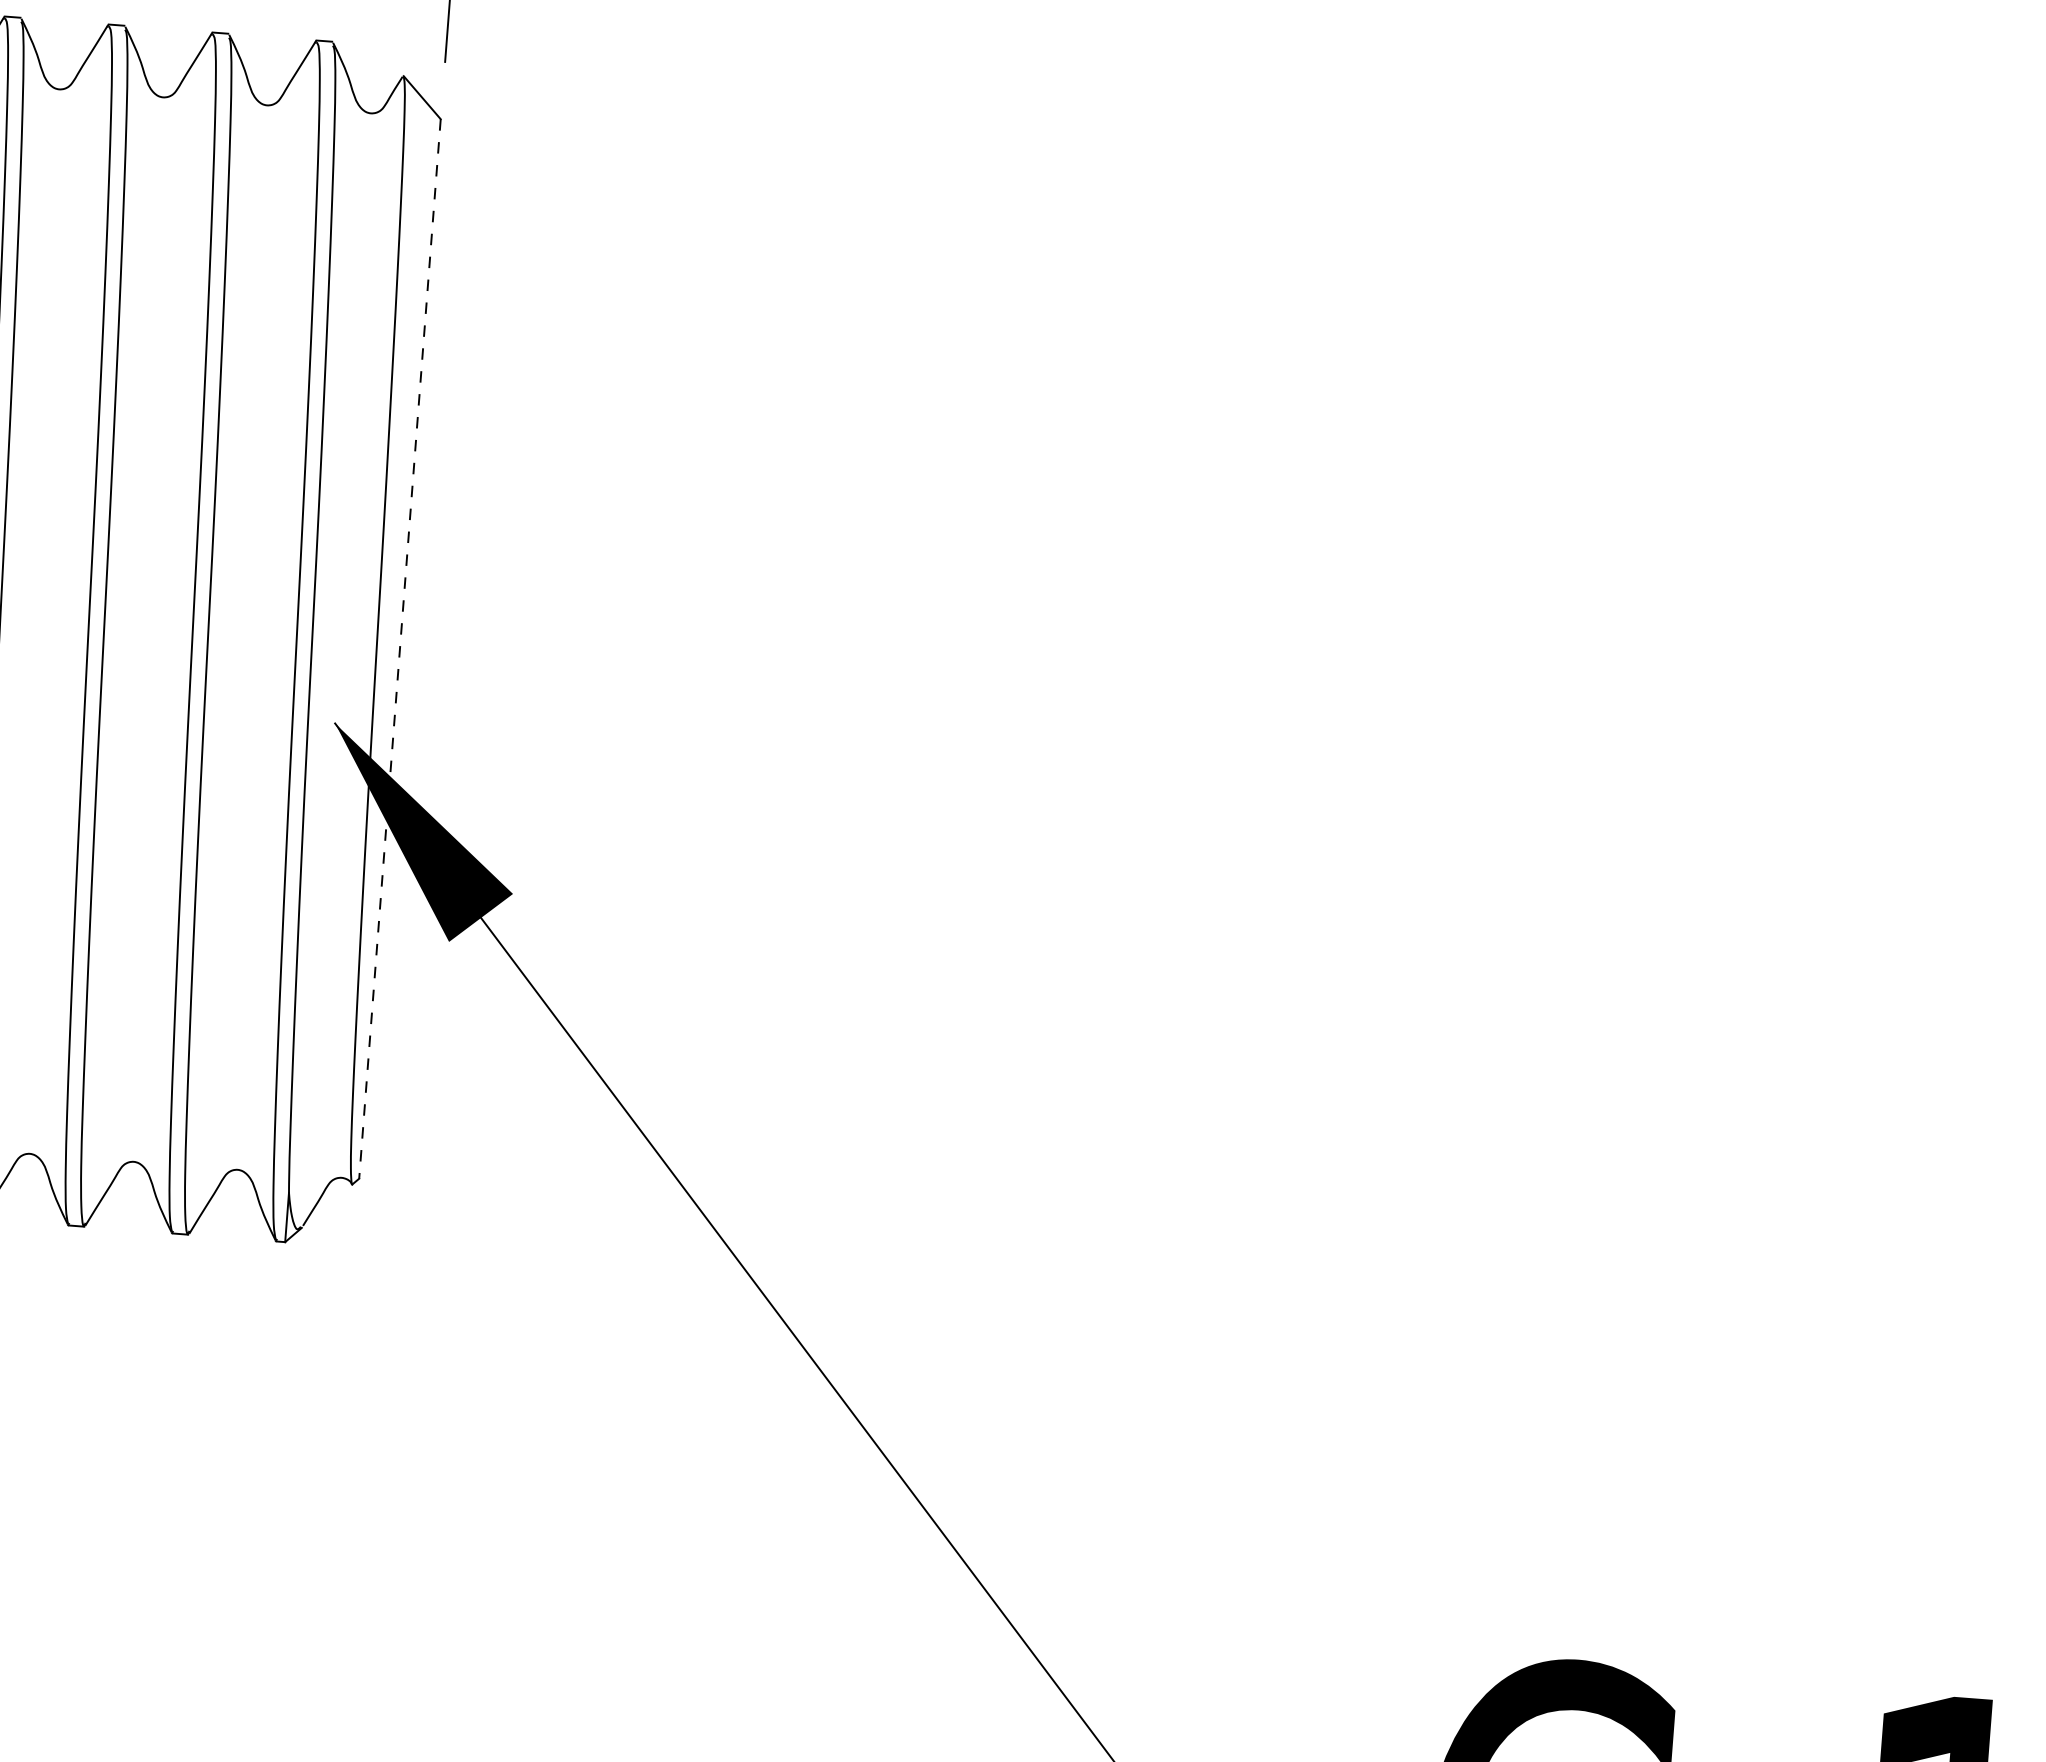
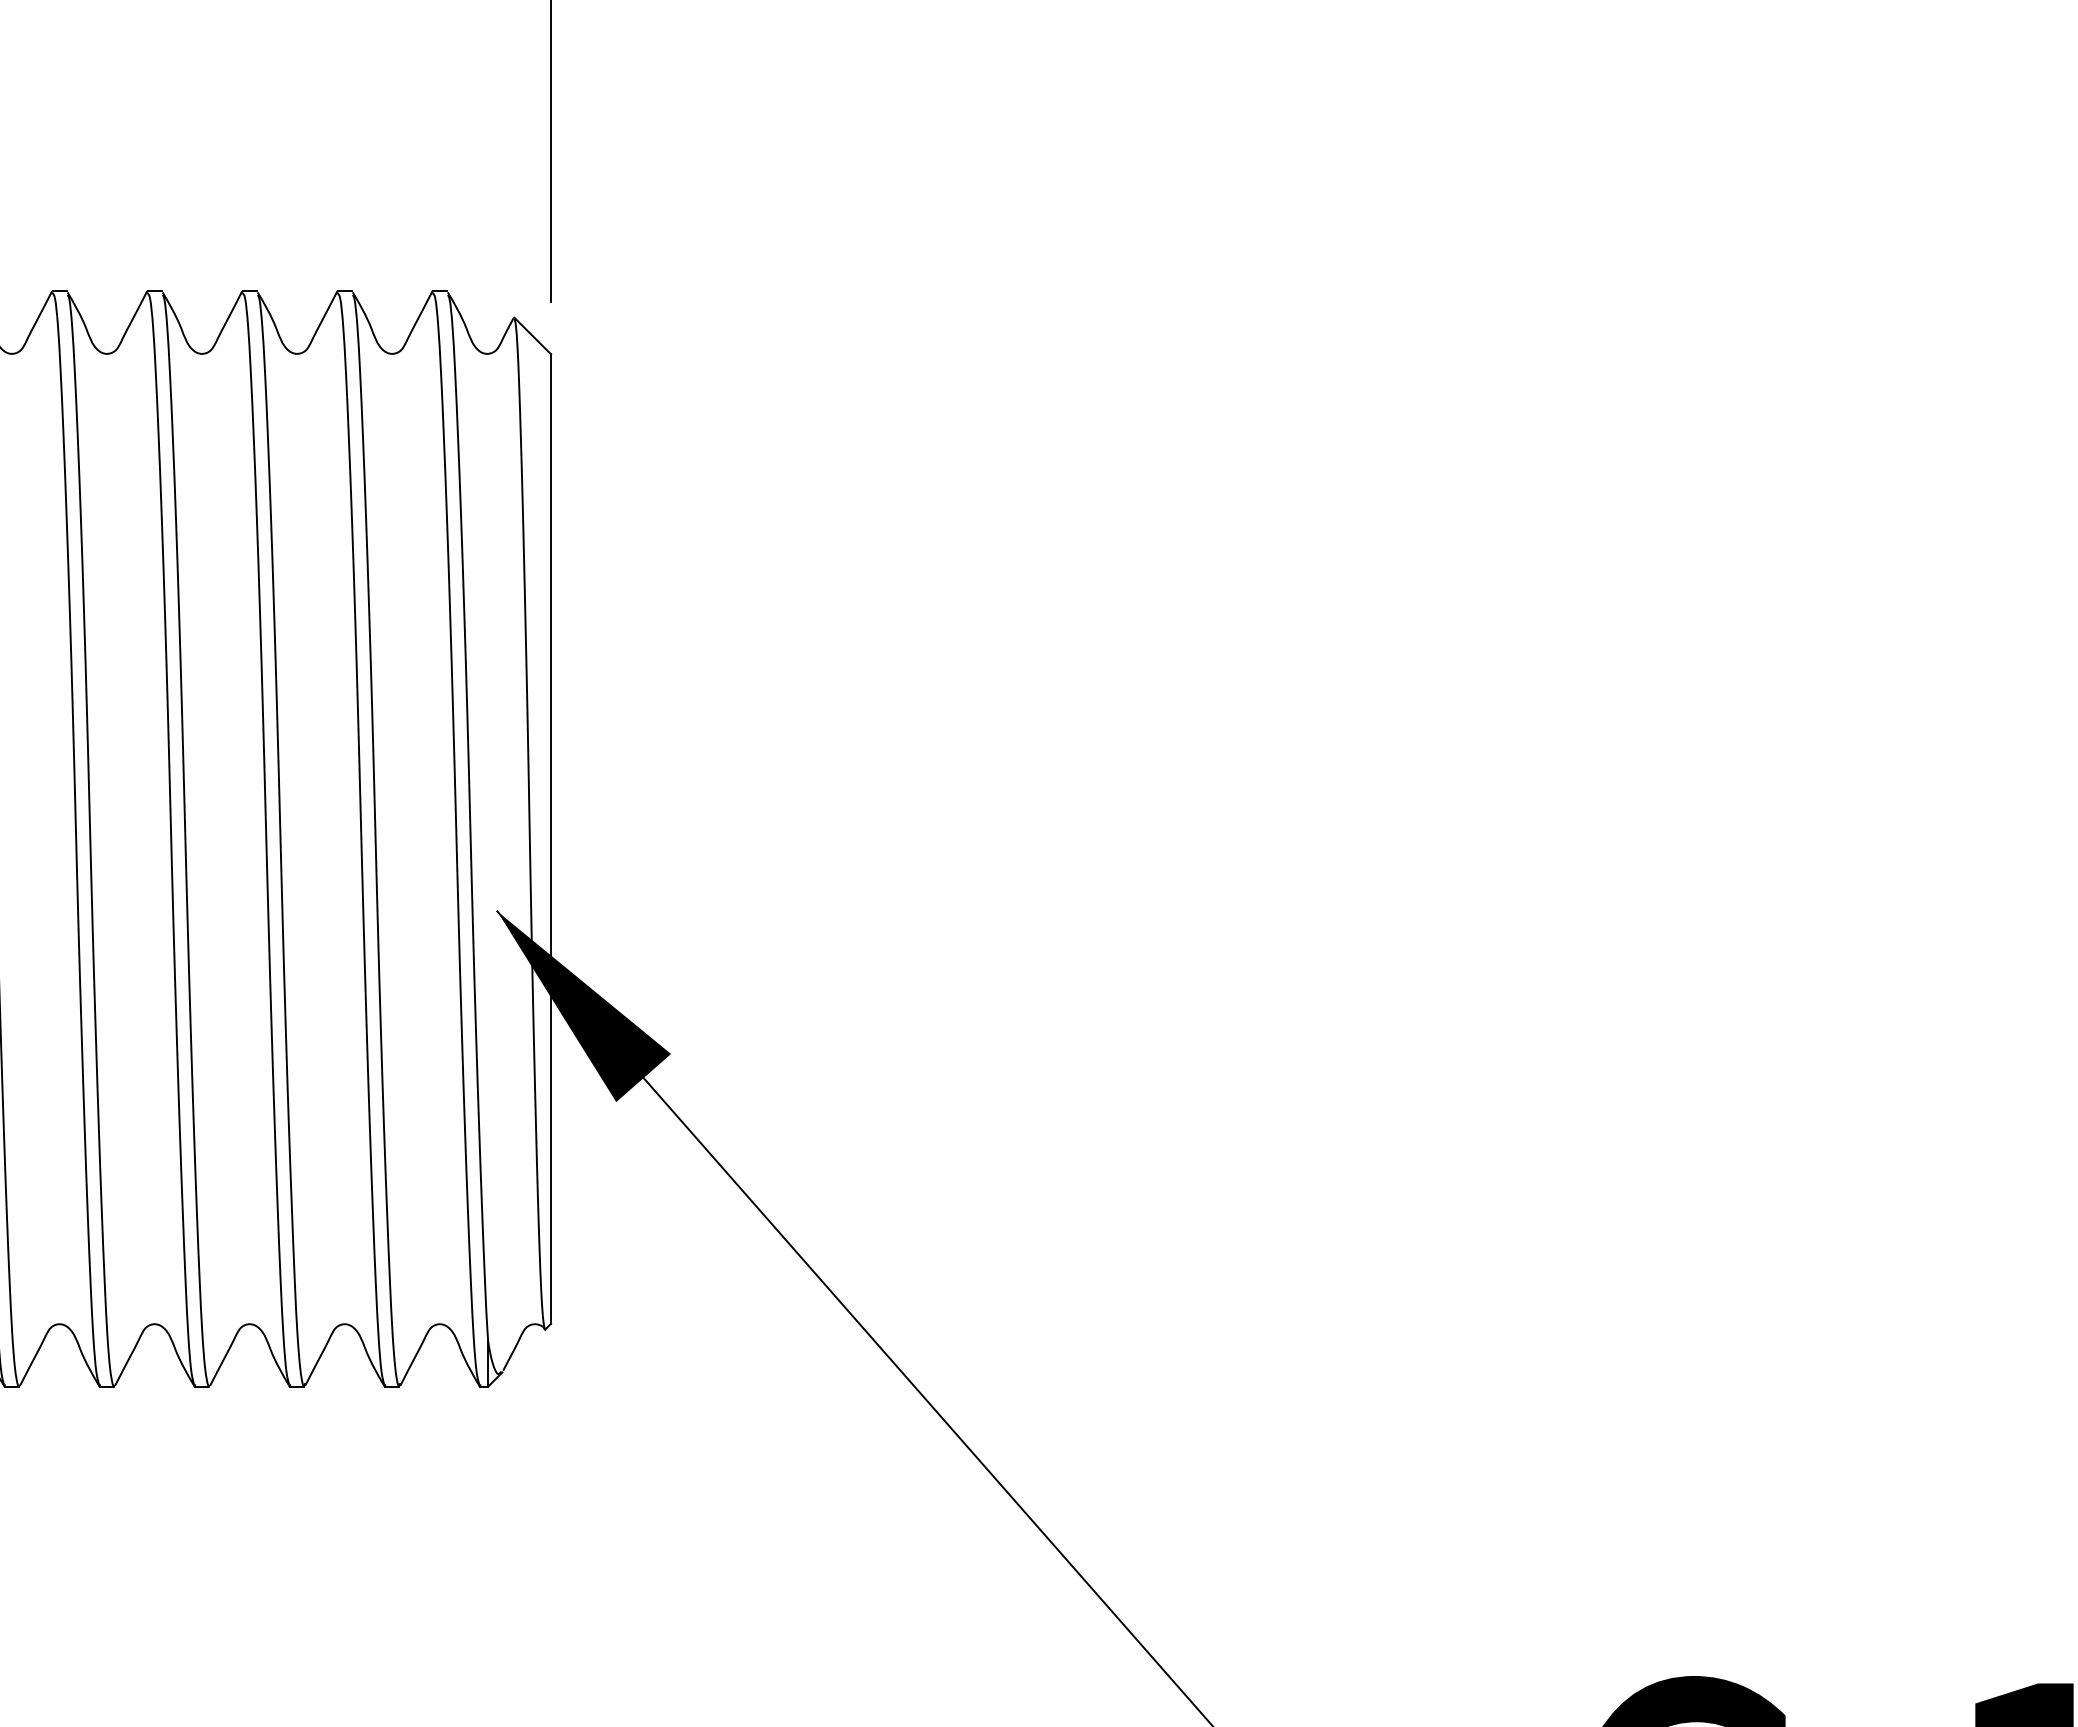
line: (400, 649) -> (551, 839), dashed -> solid

